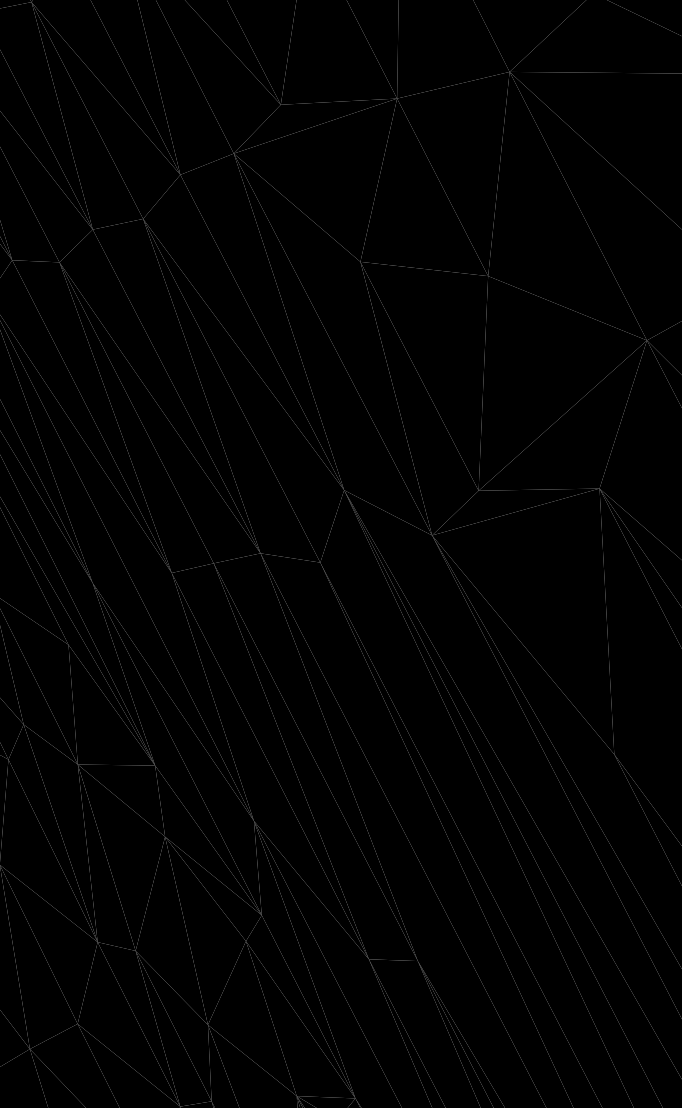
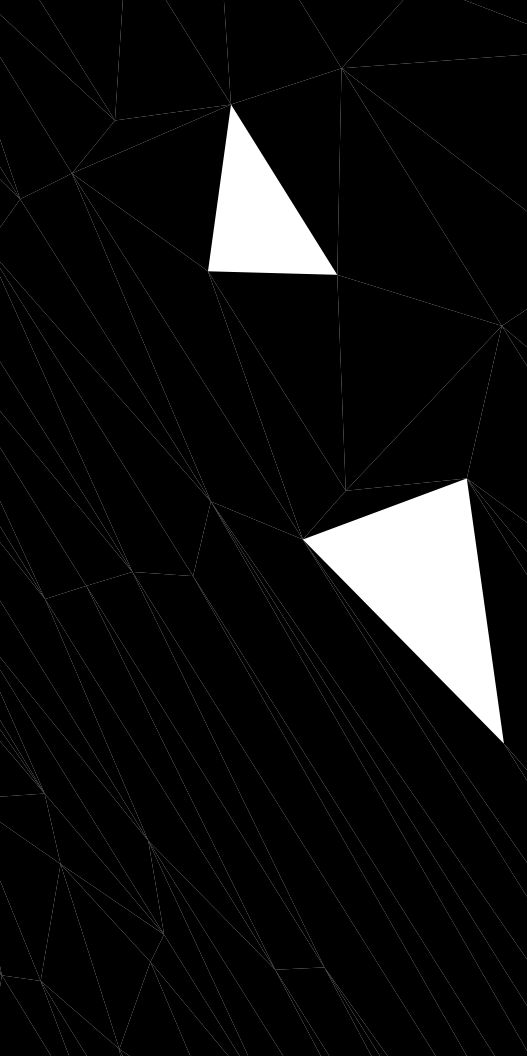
fill: (424, 187) -> (265, 191), removed
fill: (523, 621) -> (401, 618), removed

